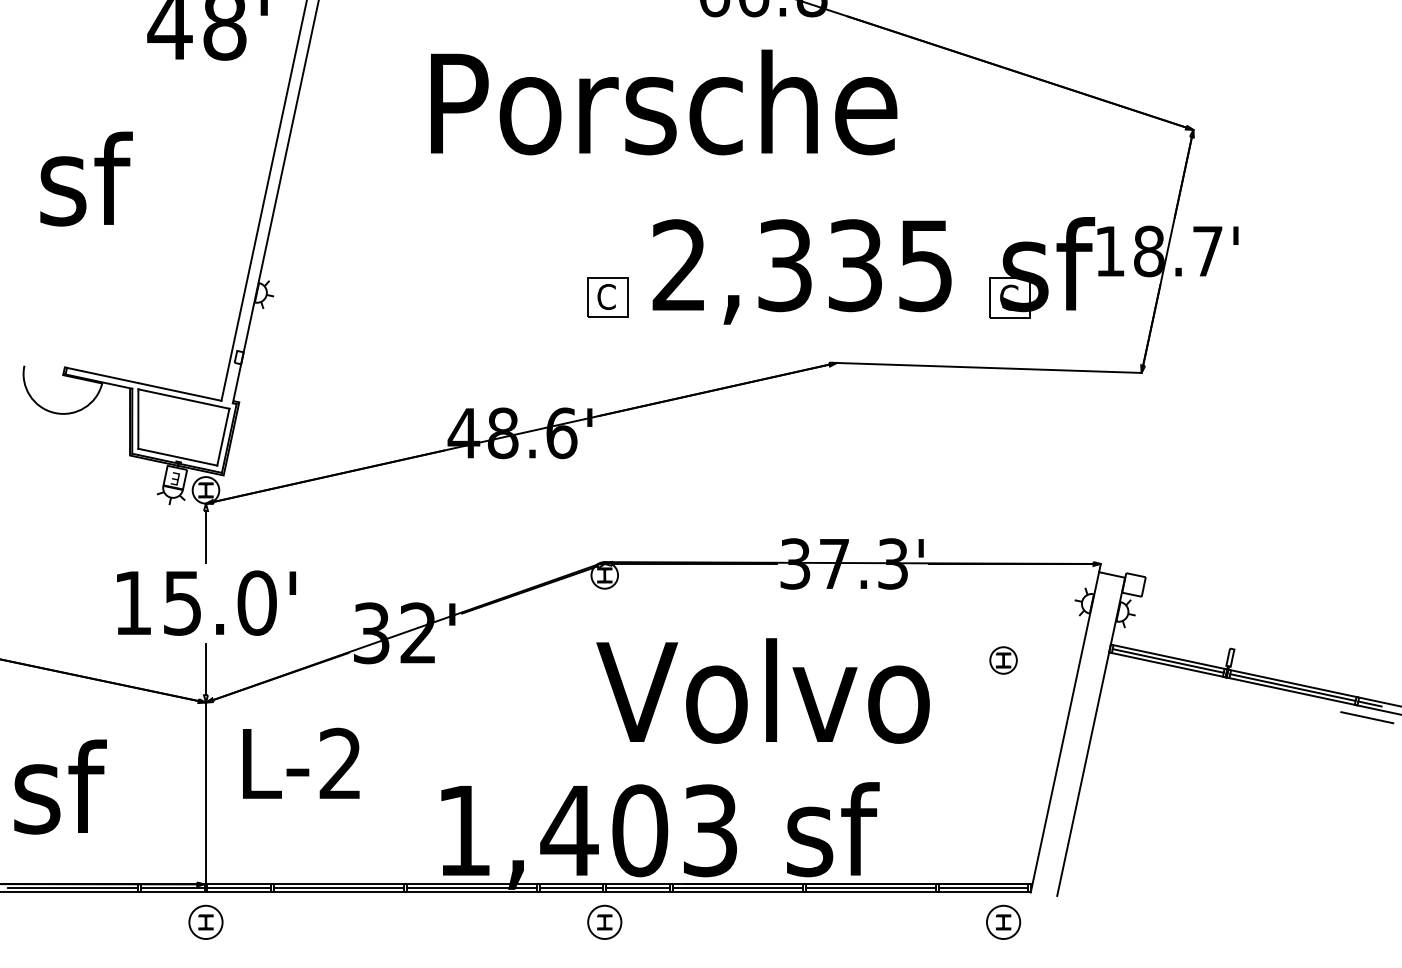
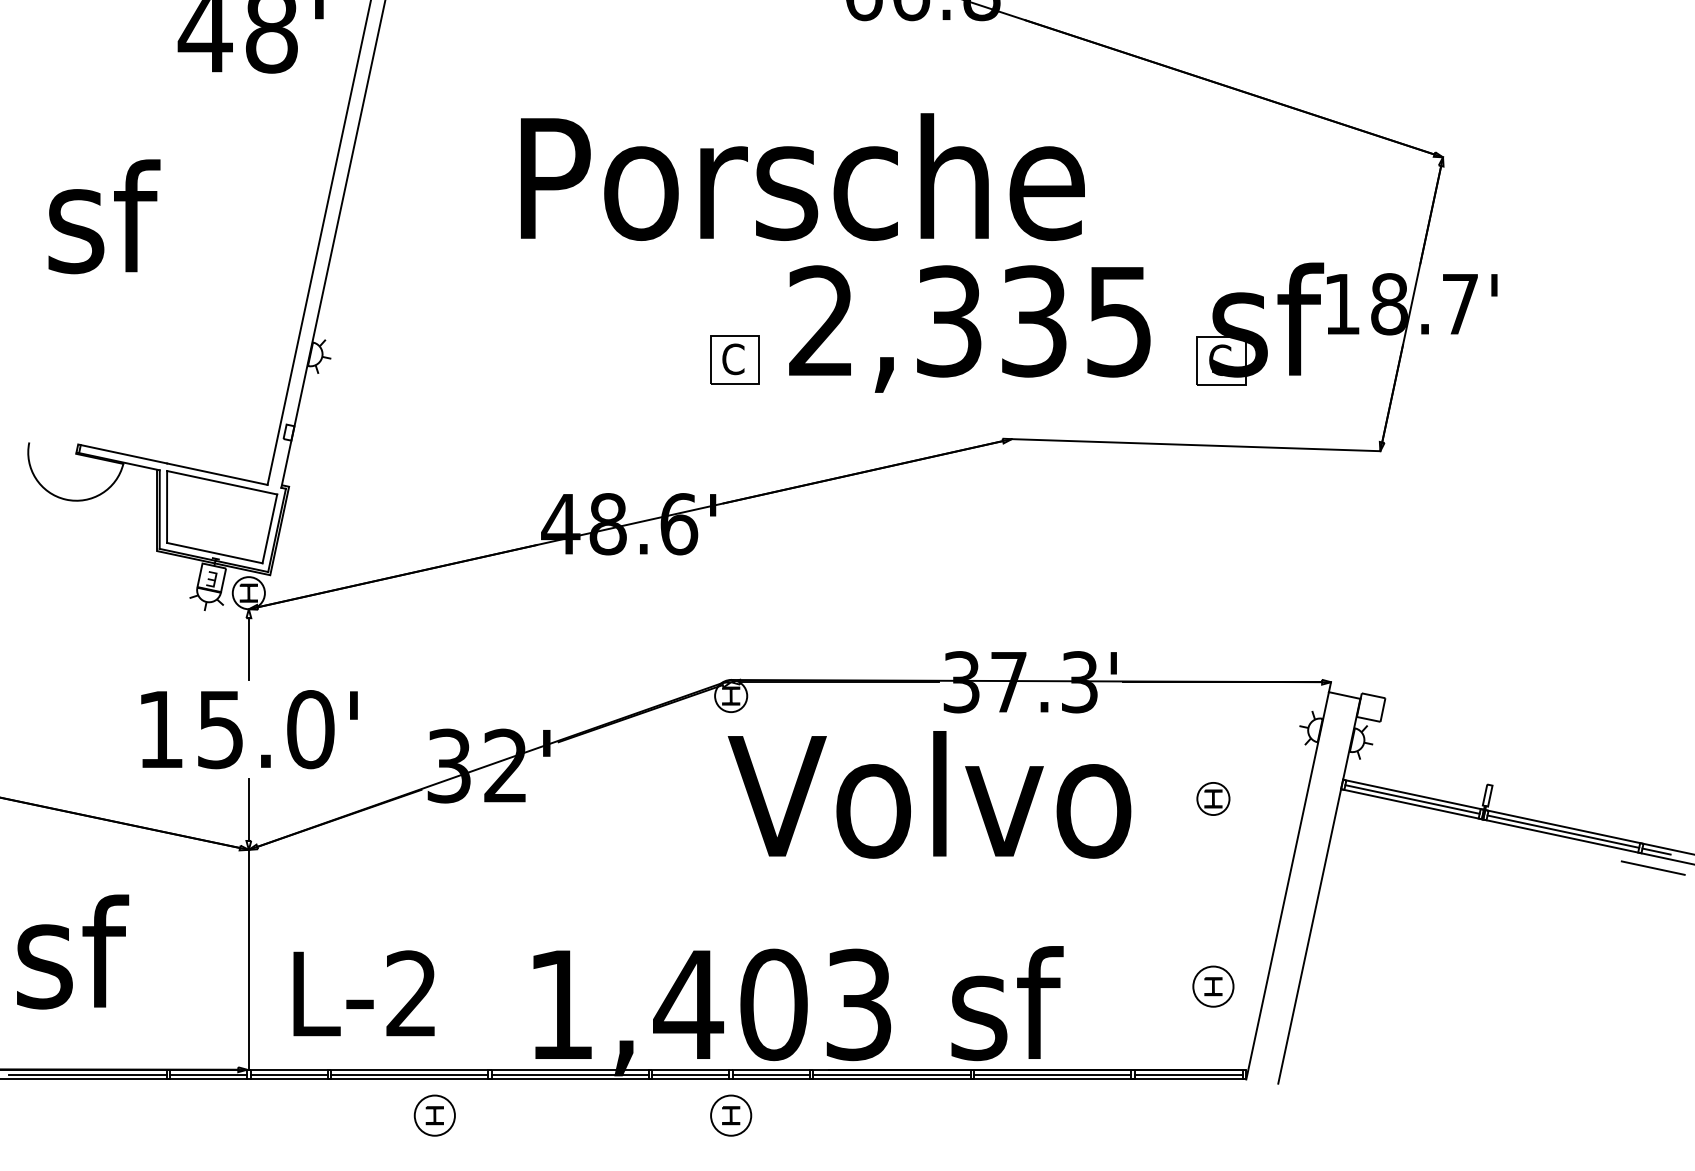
text: (663, 101) -> (802, 176), moved
text: (763, 690) -> (929, 794), moved
text: (300, 763) -> (363, 993), moved
part: (205, 922) -> (434, 1115), moved
part: (1003, 922) -> (1213, 986), moved

